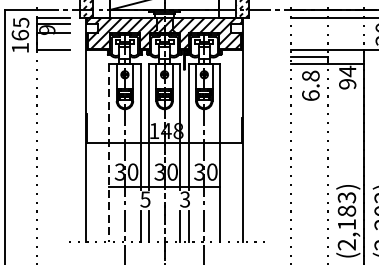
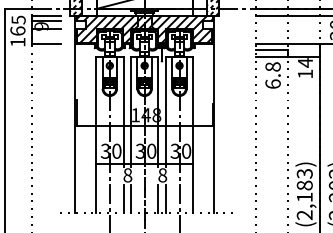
text: (347, 83) -> (305, 73), 94 -> 14
line: (109, 154) -> (96, 135), dashed -> solid
text: (145, 199) -> (127, 175), 5 -> 8
text: (184, 199) -> (162, 175), 3 -> 8

